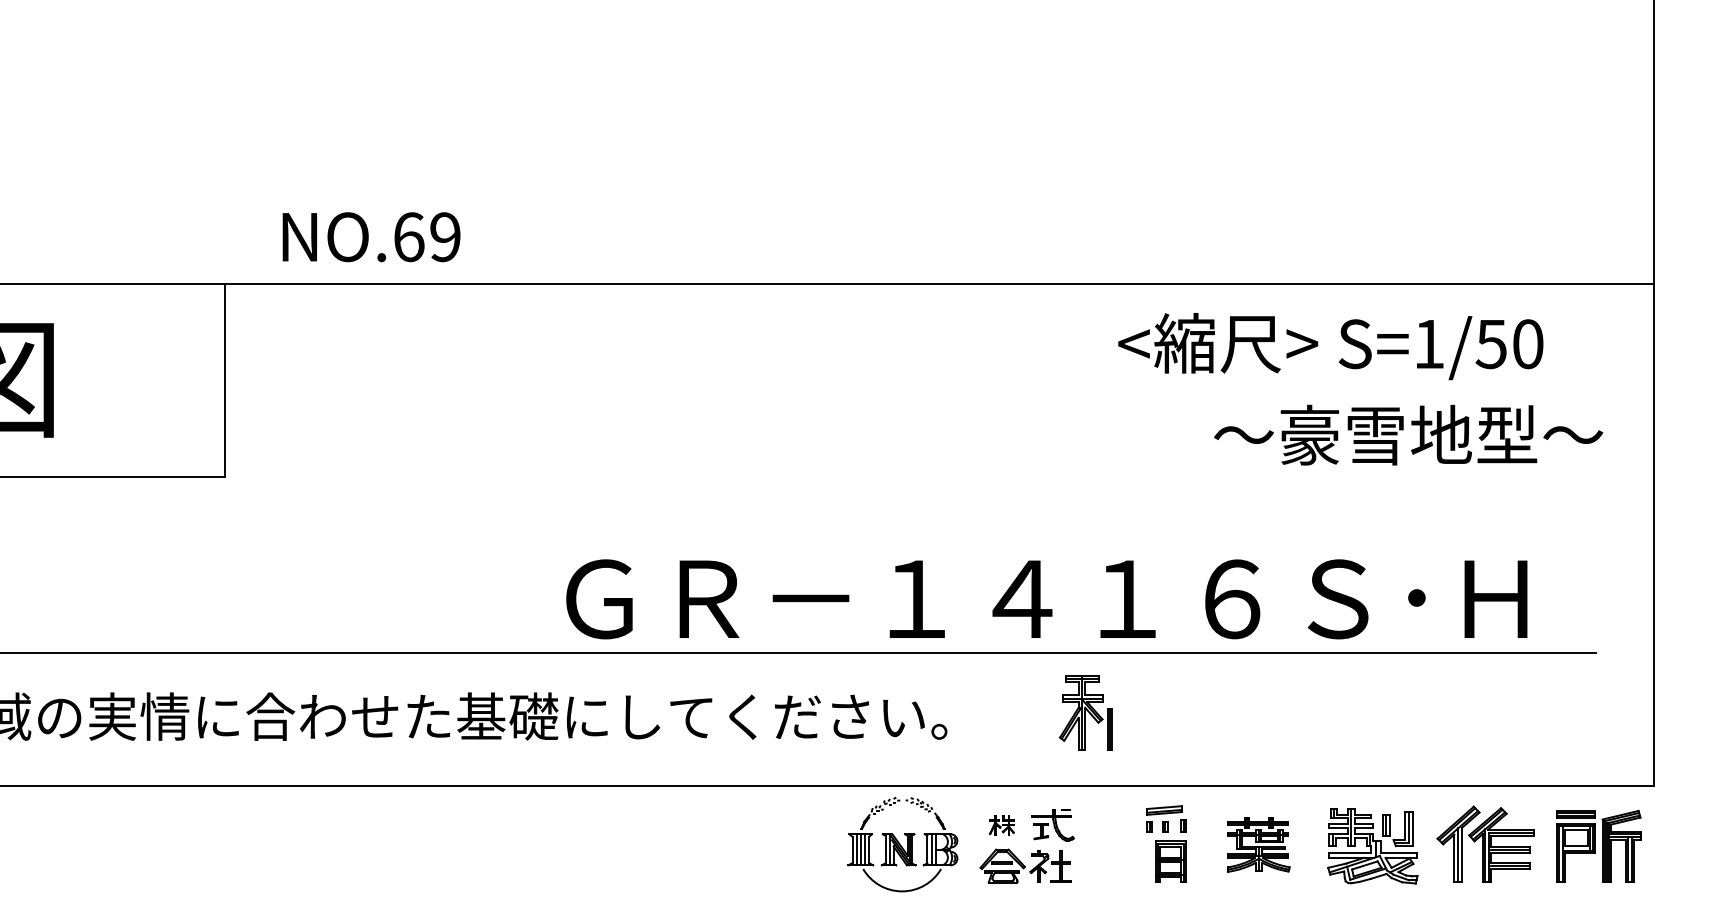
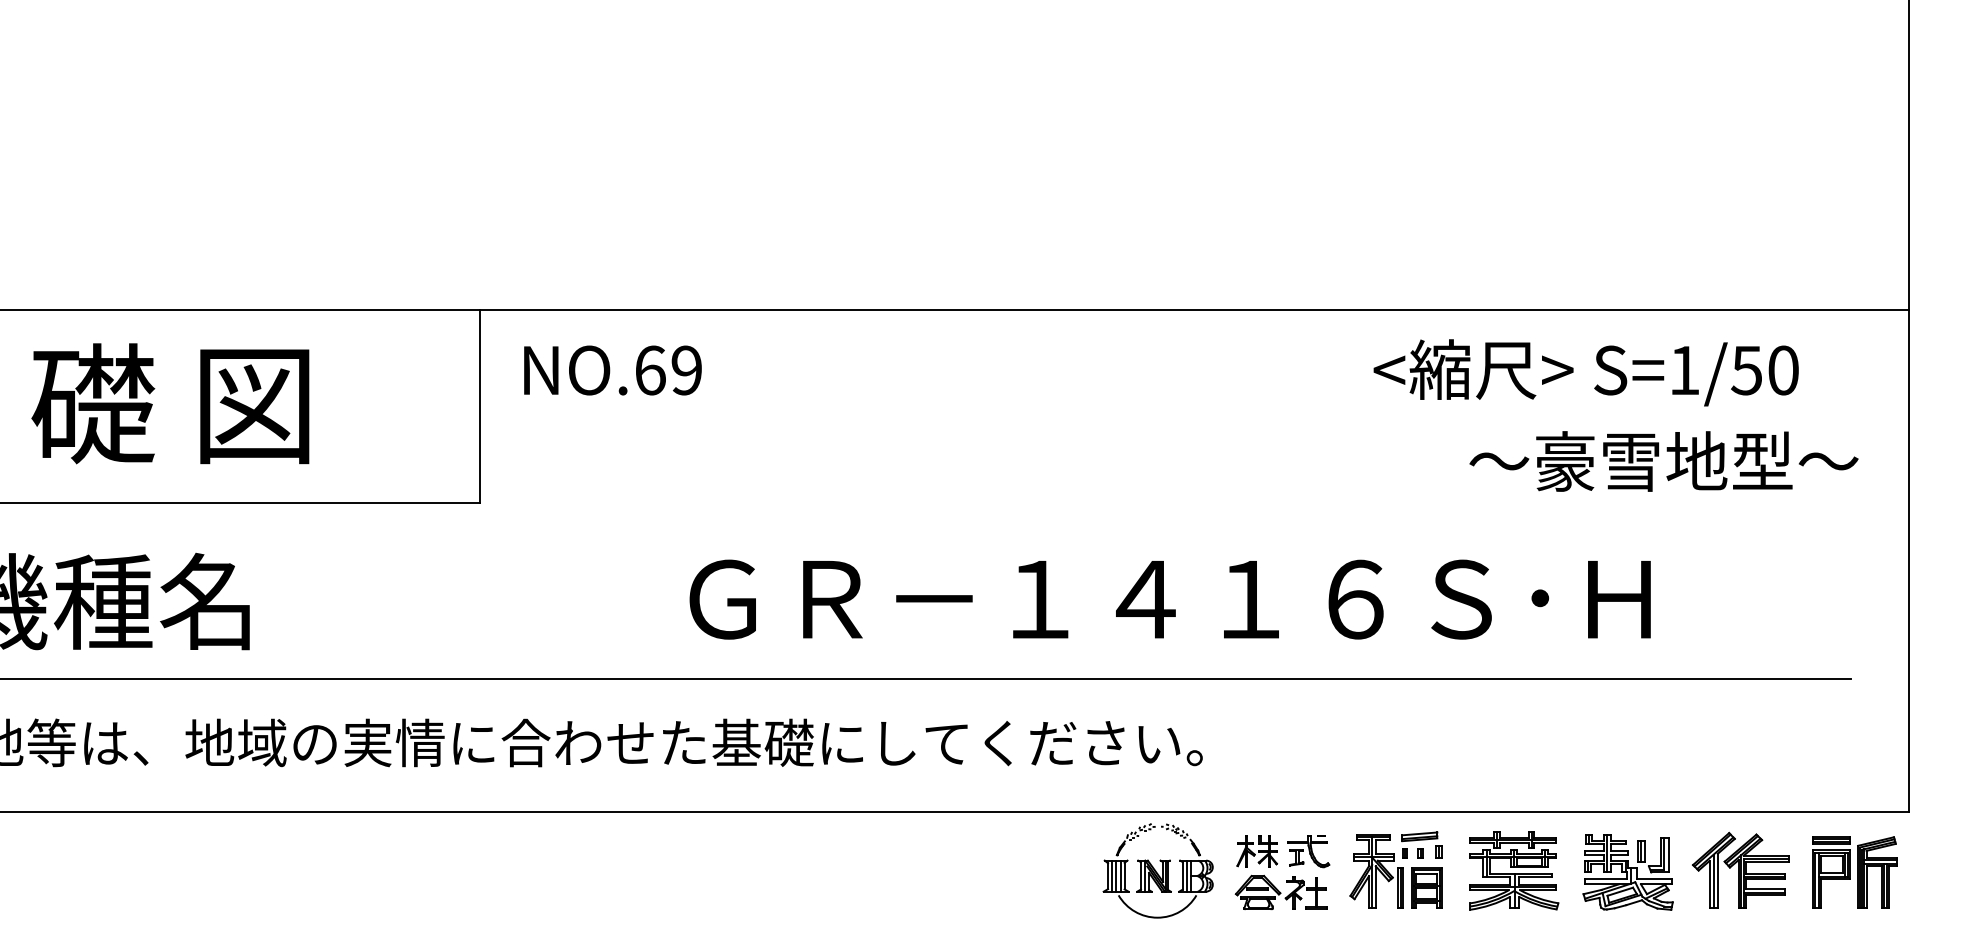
text: (371, 237) -> (612, 370), moved
text: (1046, 599) -> (1169, 599), moved
part: (1086, 713) -> (1376, 871), moved
part: (1002, 825) -> (1257, 851), size x1.67
part: (1259, 844) -> (1514, 870), size x1.43

